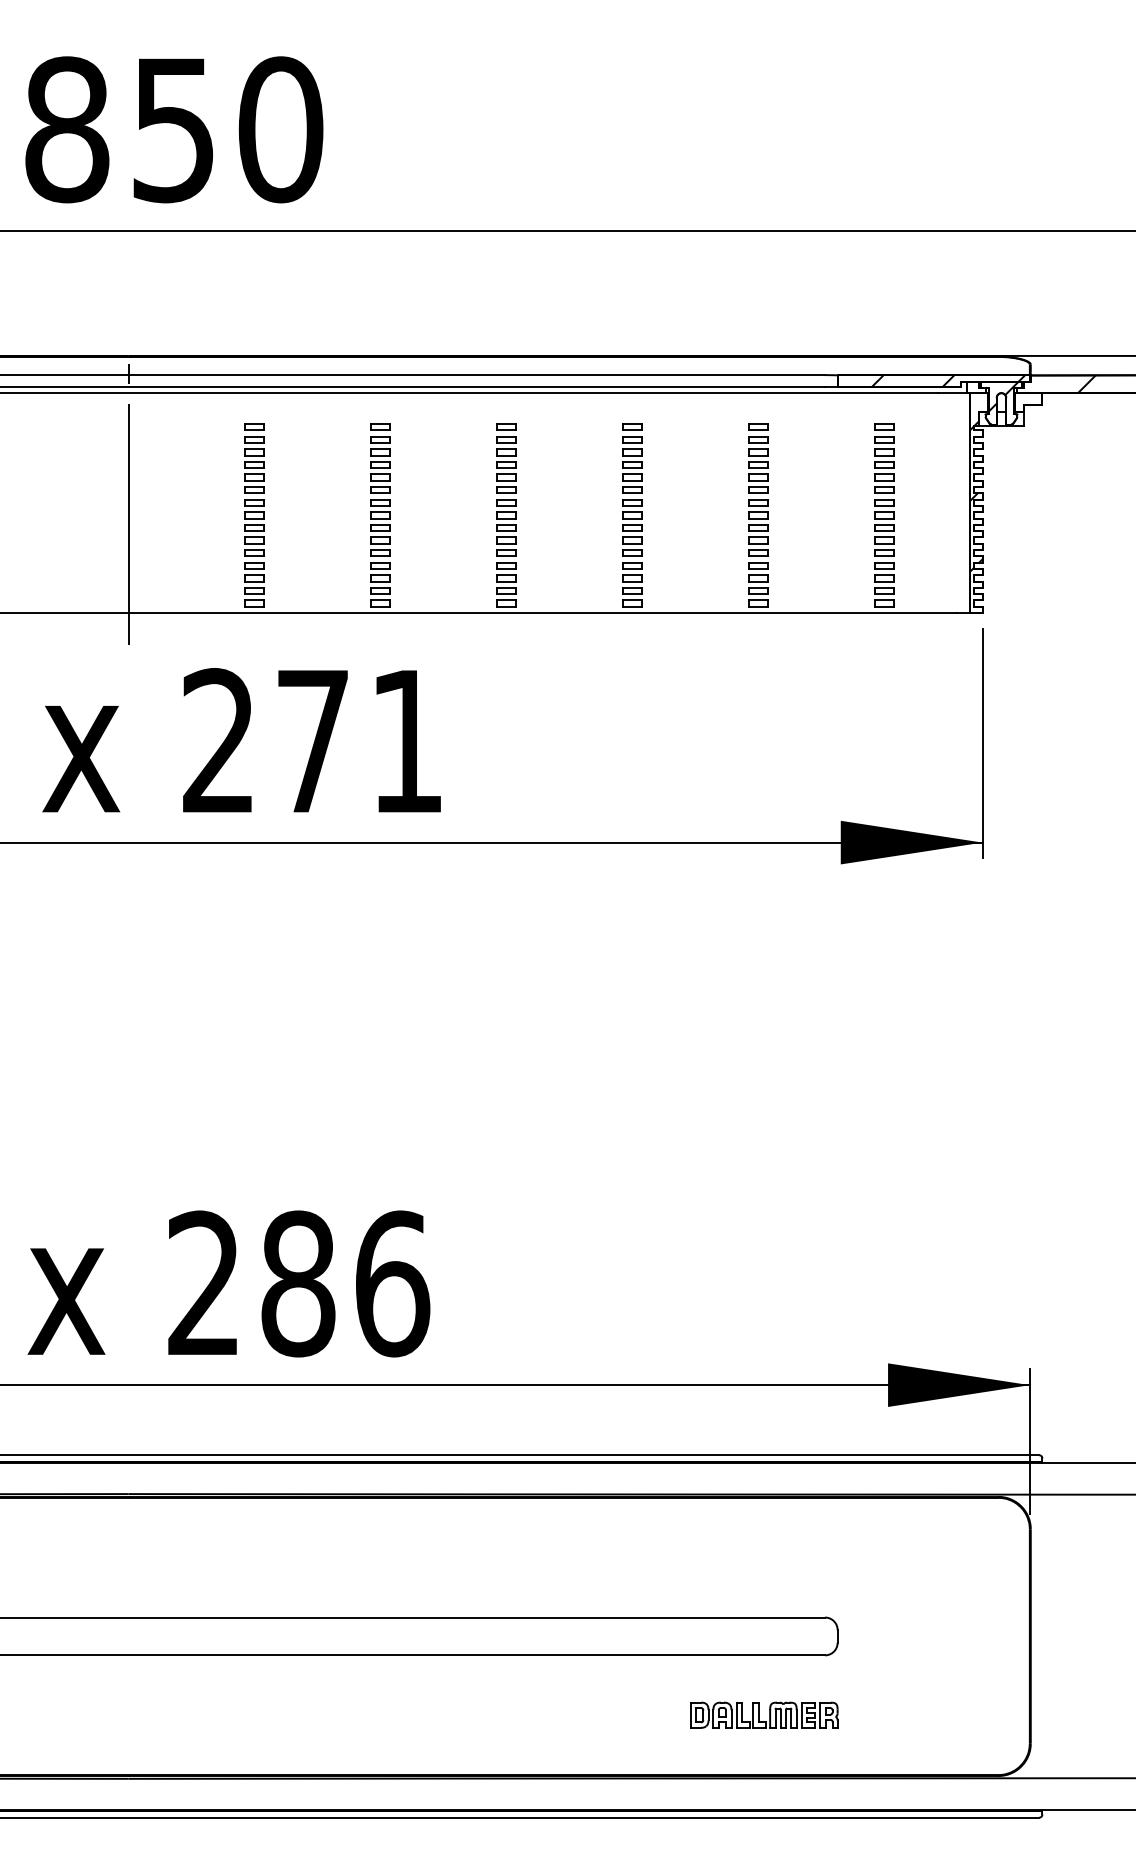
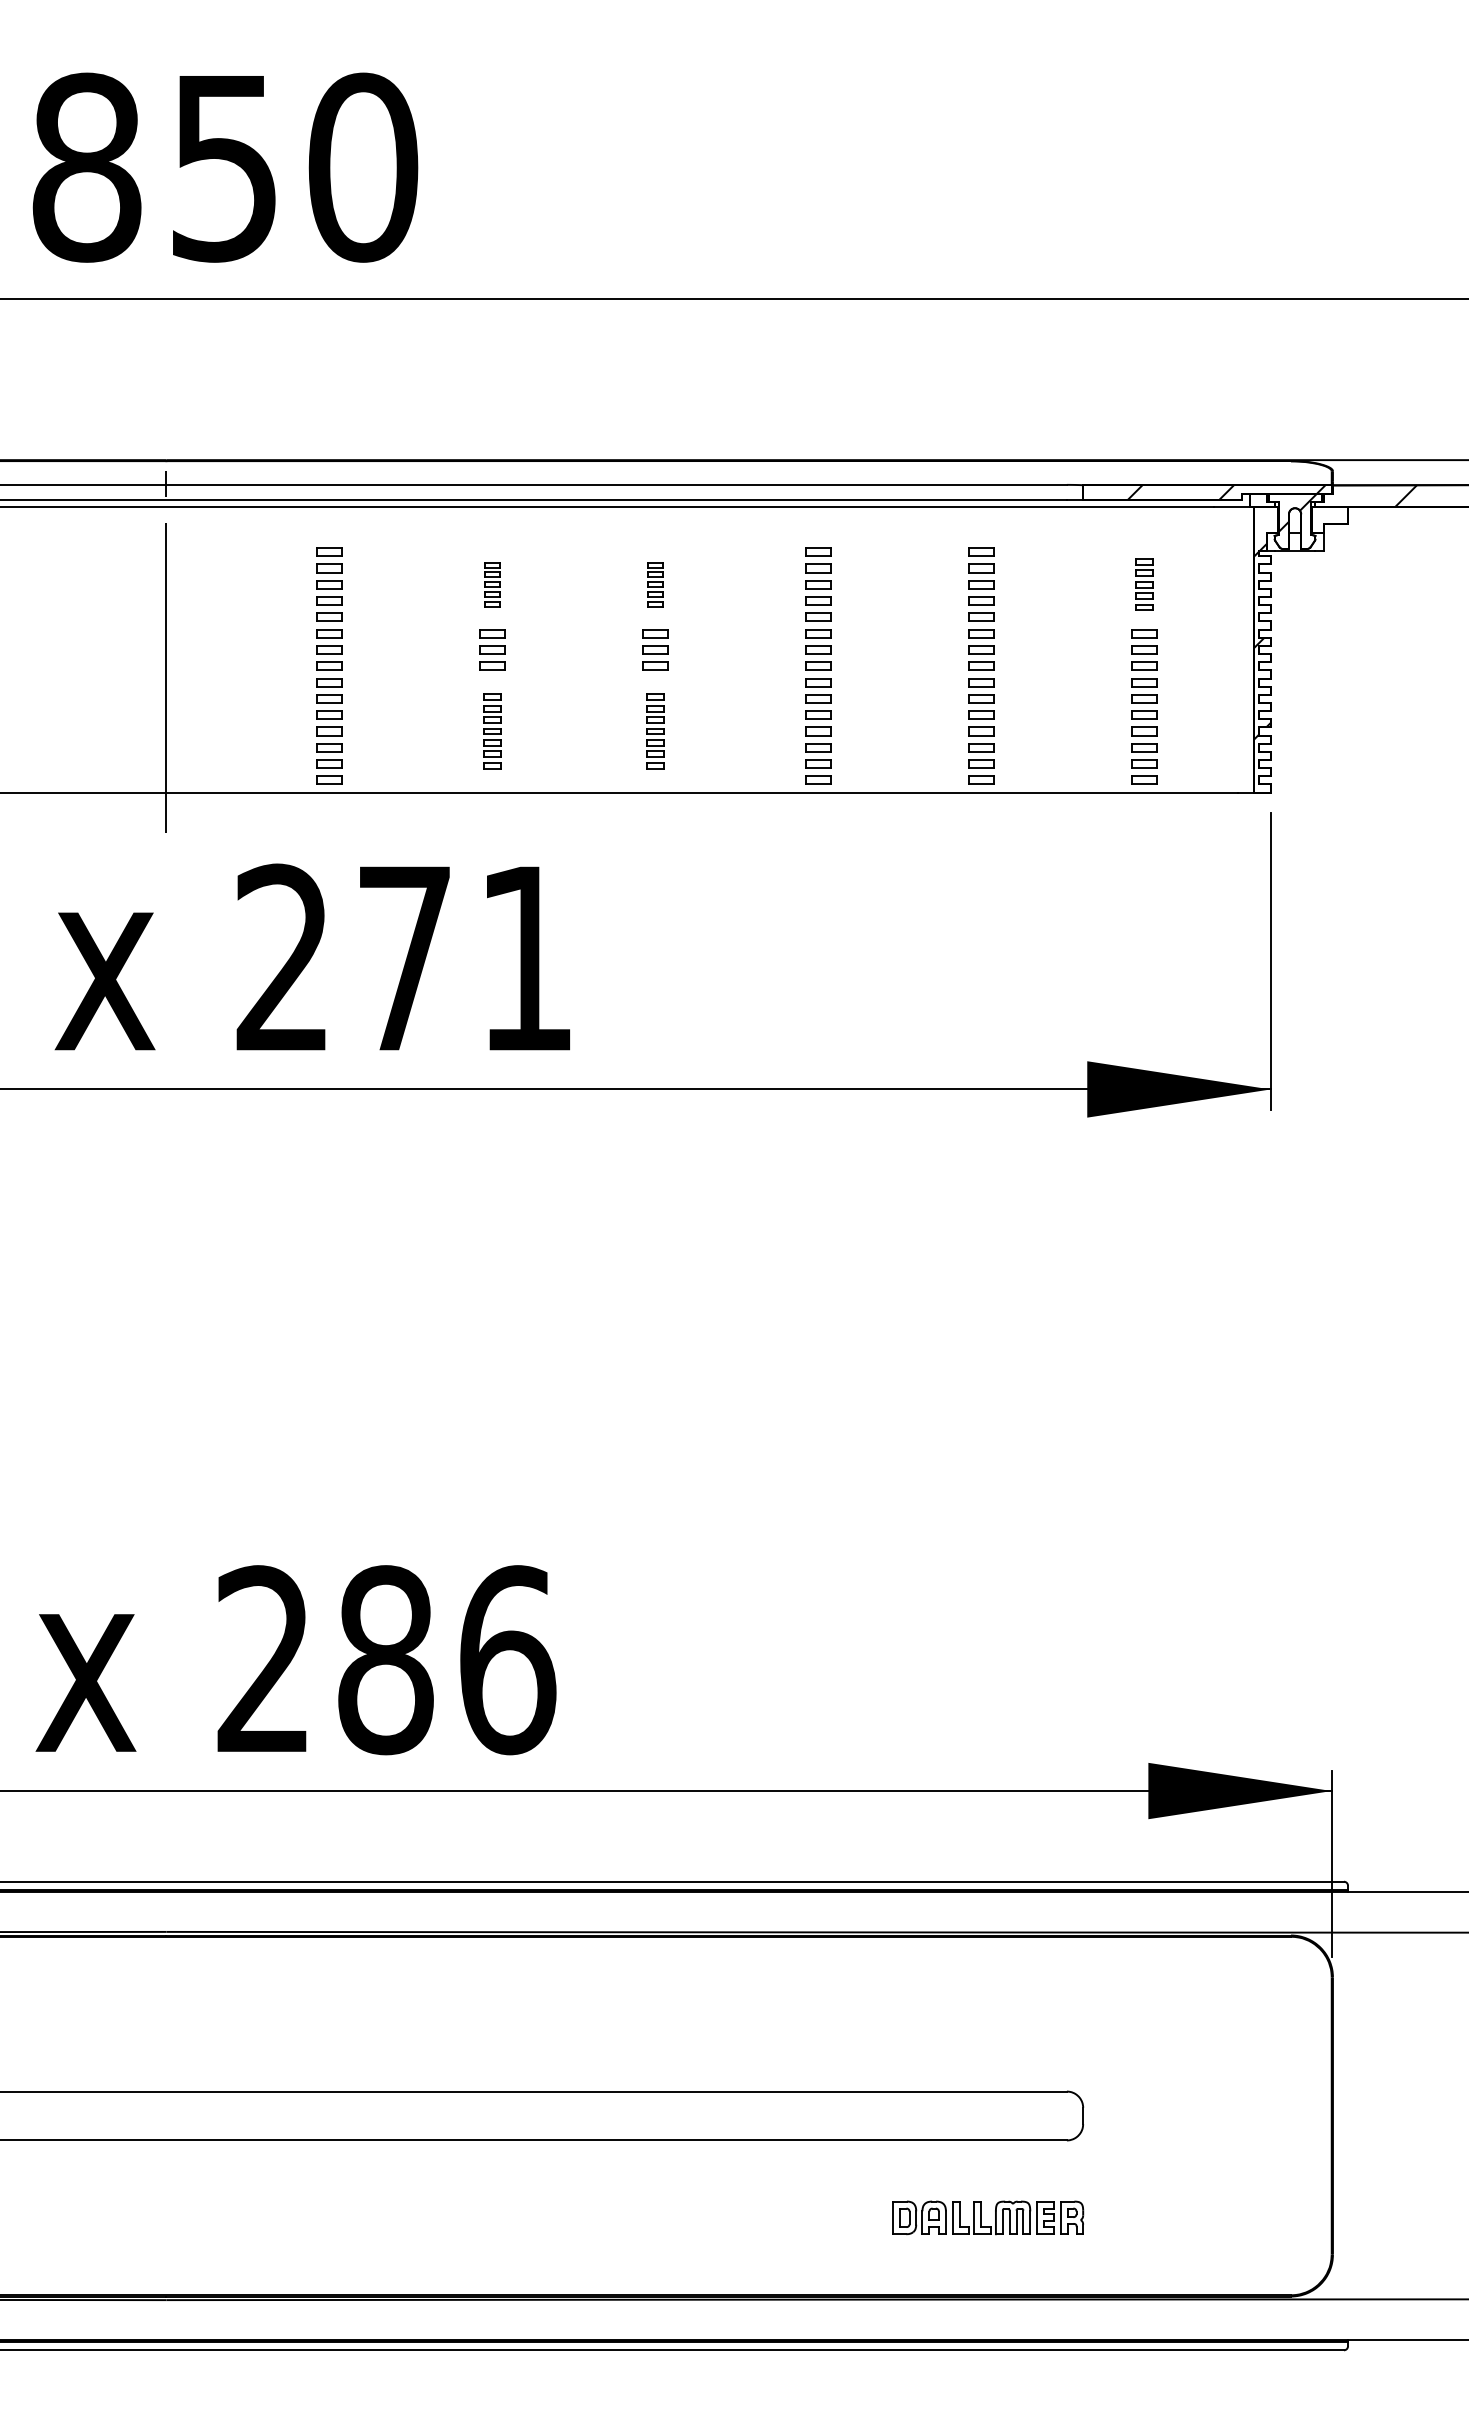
part: (380, 452) -> (492, 584), size x0.6
part: (506, 452) -> (655, 584), size x0.6
part: (885, 452) -> (1144, 584), size x0.7
part: (380, 565) -> (492, 731), size x0.7
part: (506, 565) -> (655, 731), size x0.7

